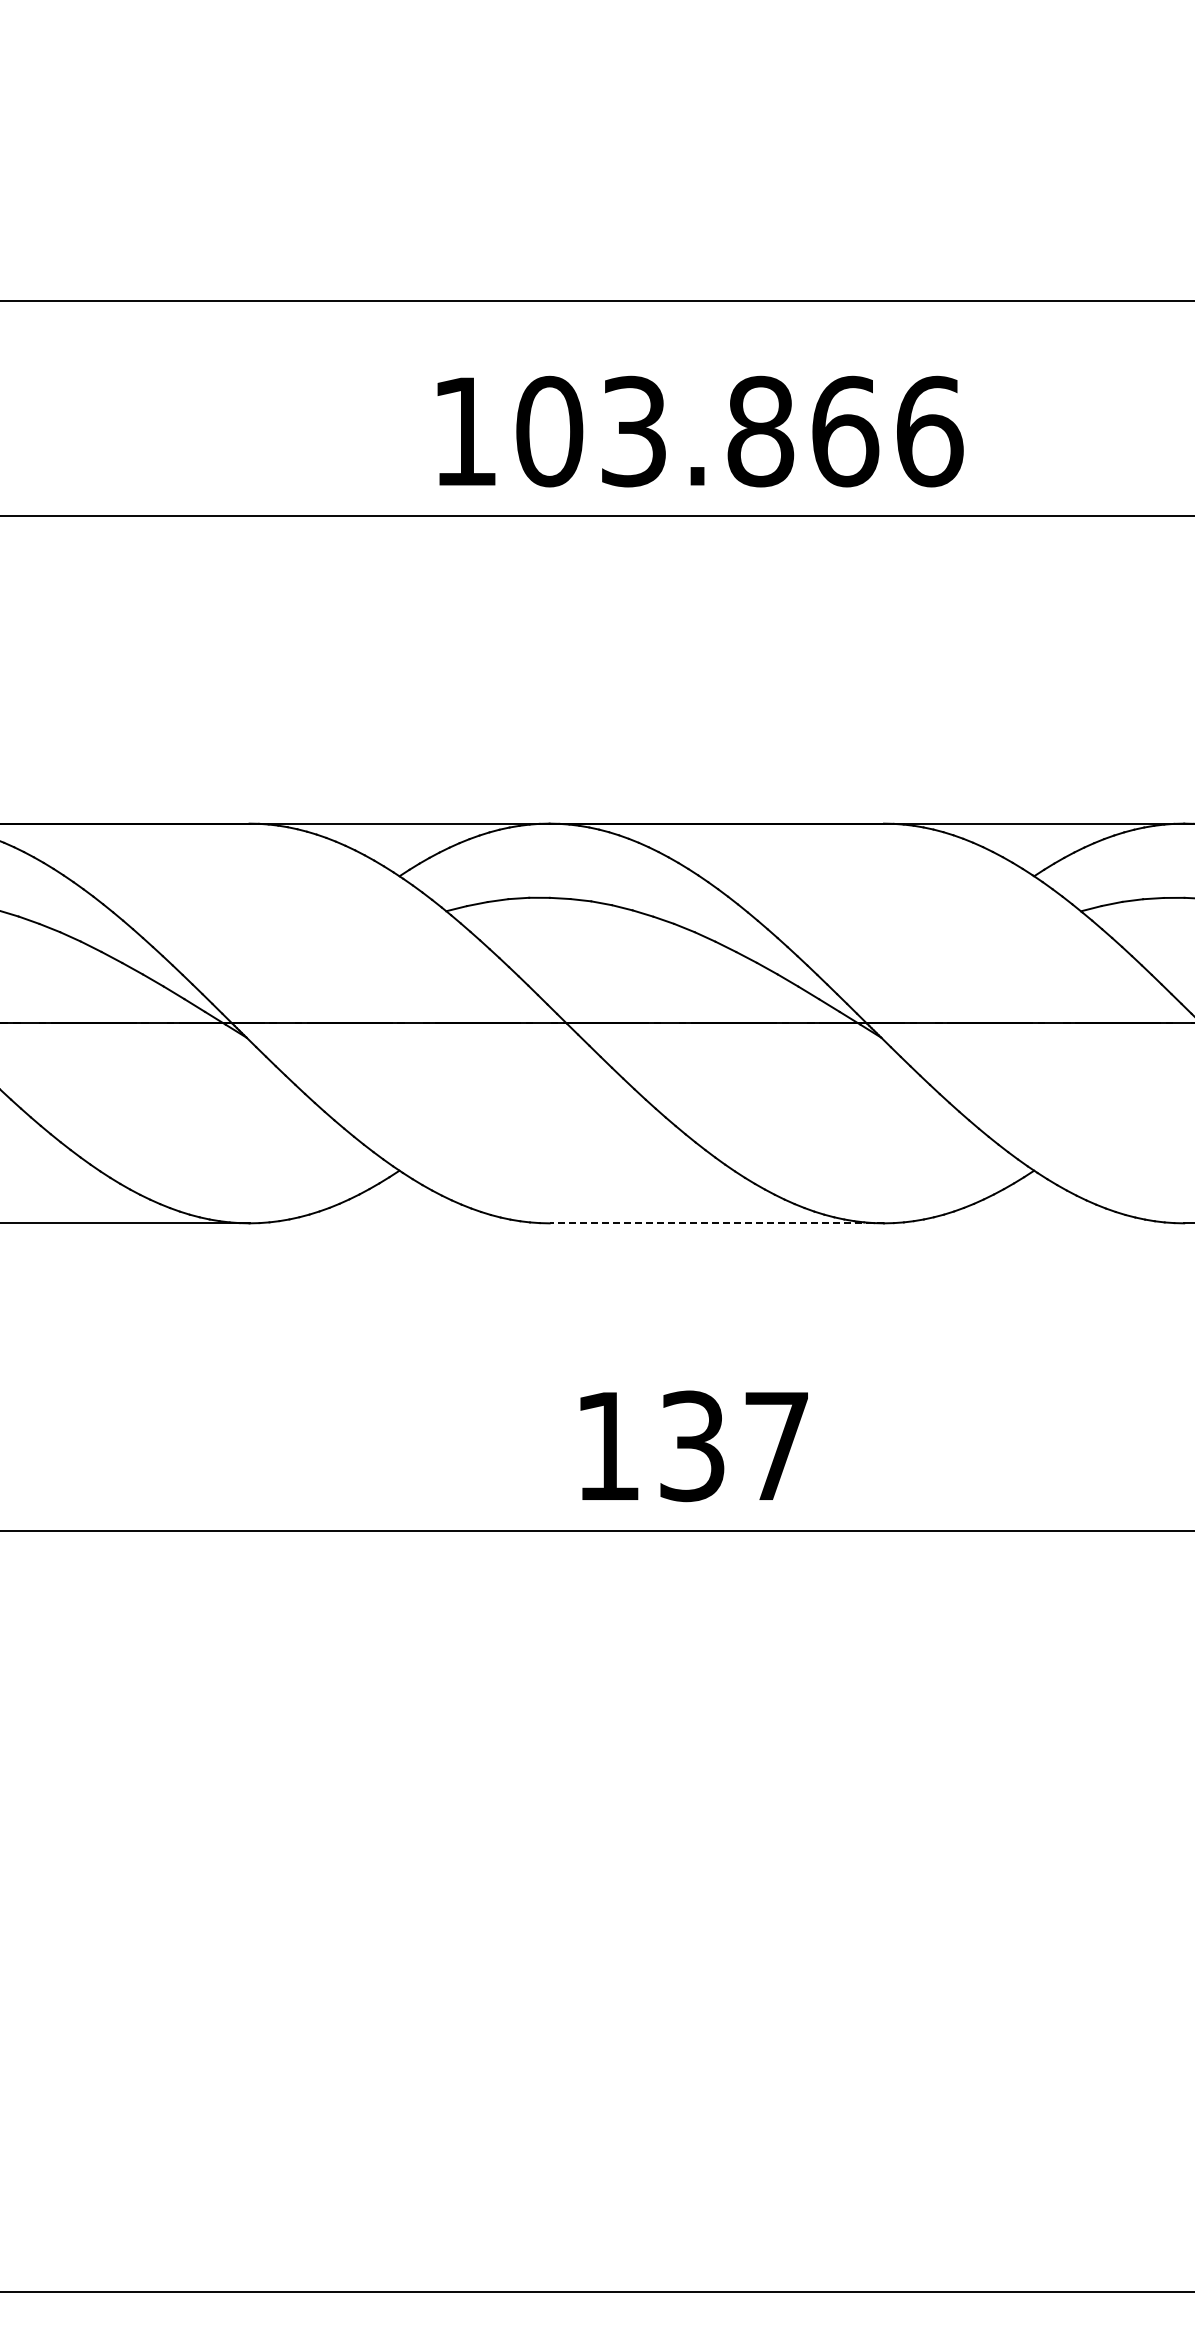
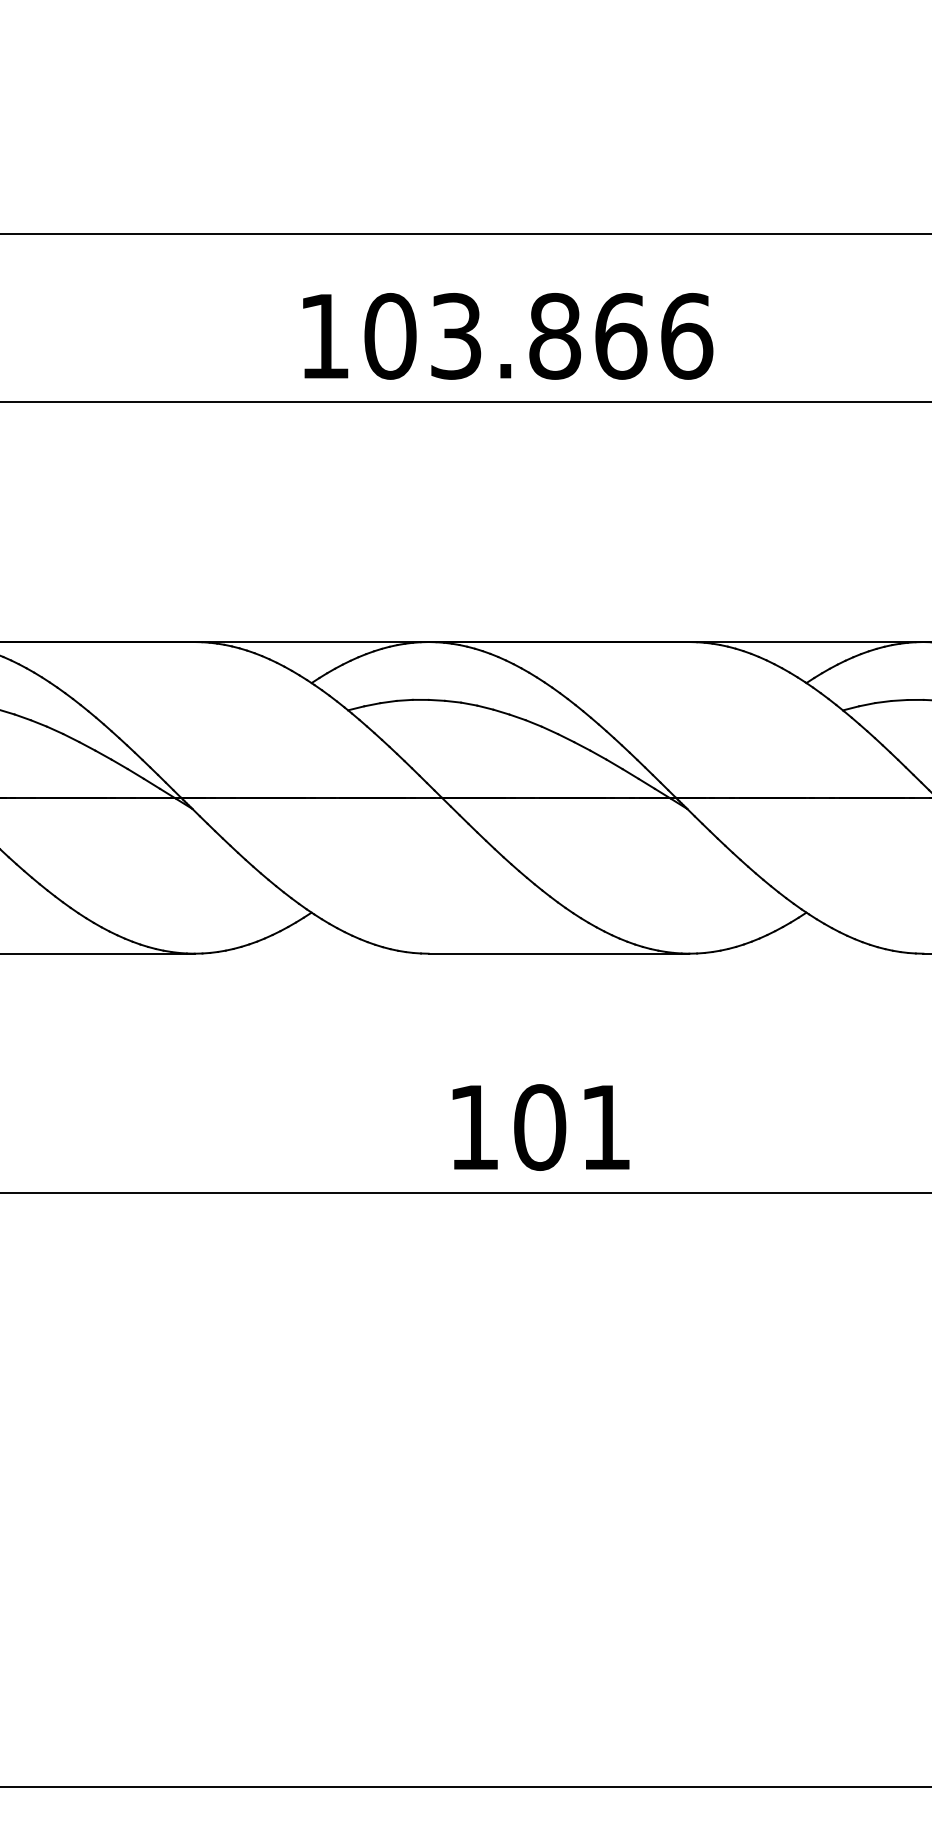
text: (700, 431) -> (508, 336), moved
line: (716, 1223) -> (558, 953), dashed -> solid
text: (733, 1446) -> (572, 1127), 137 -> 101

